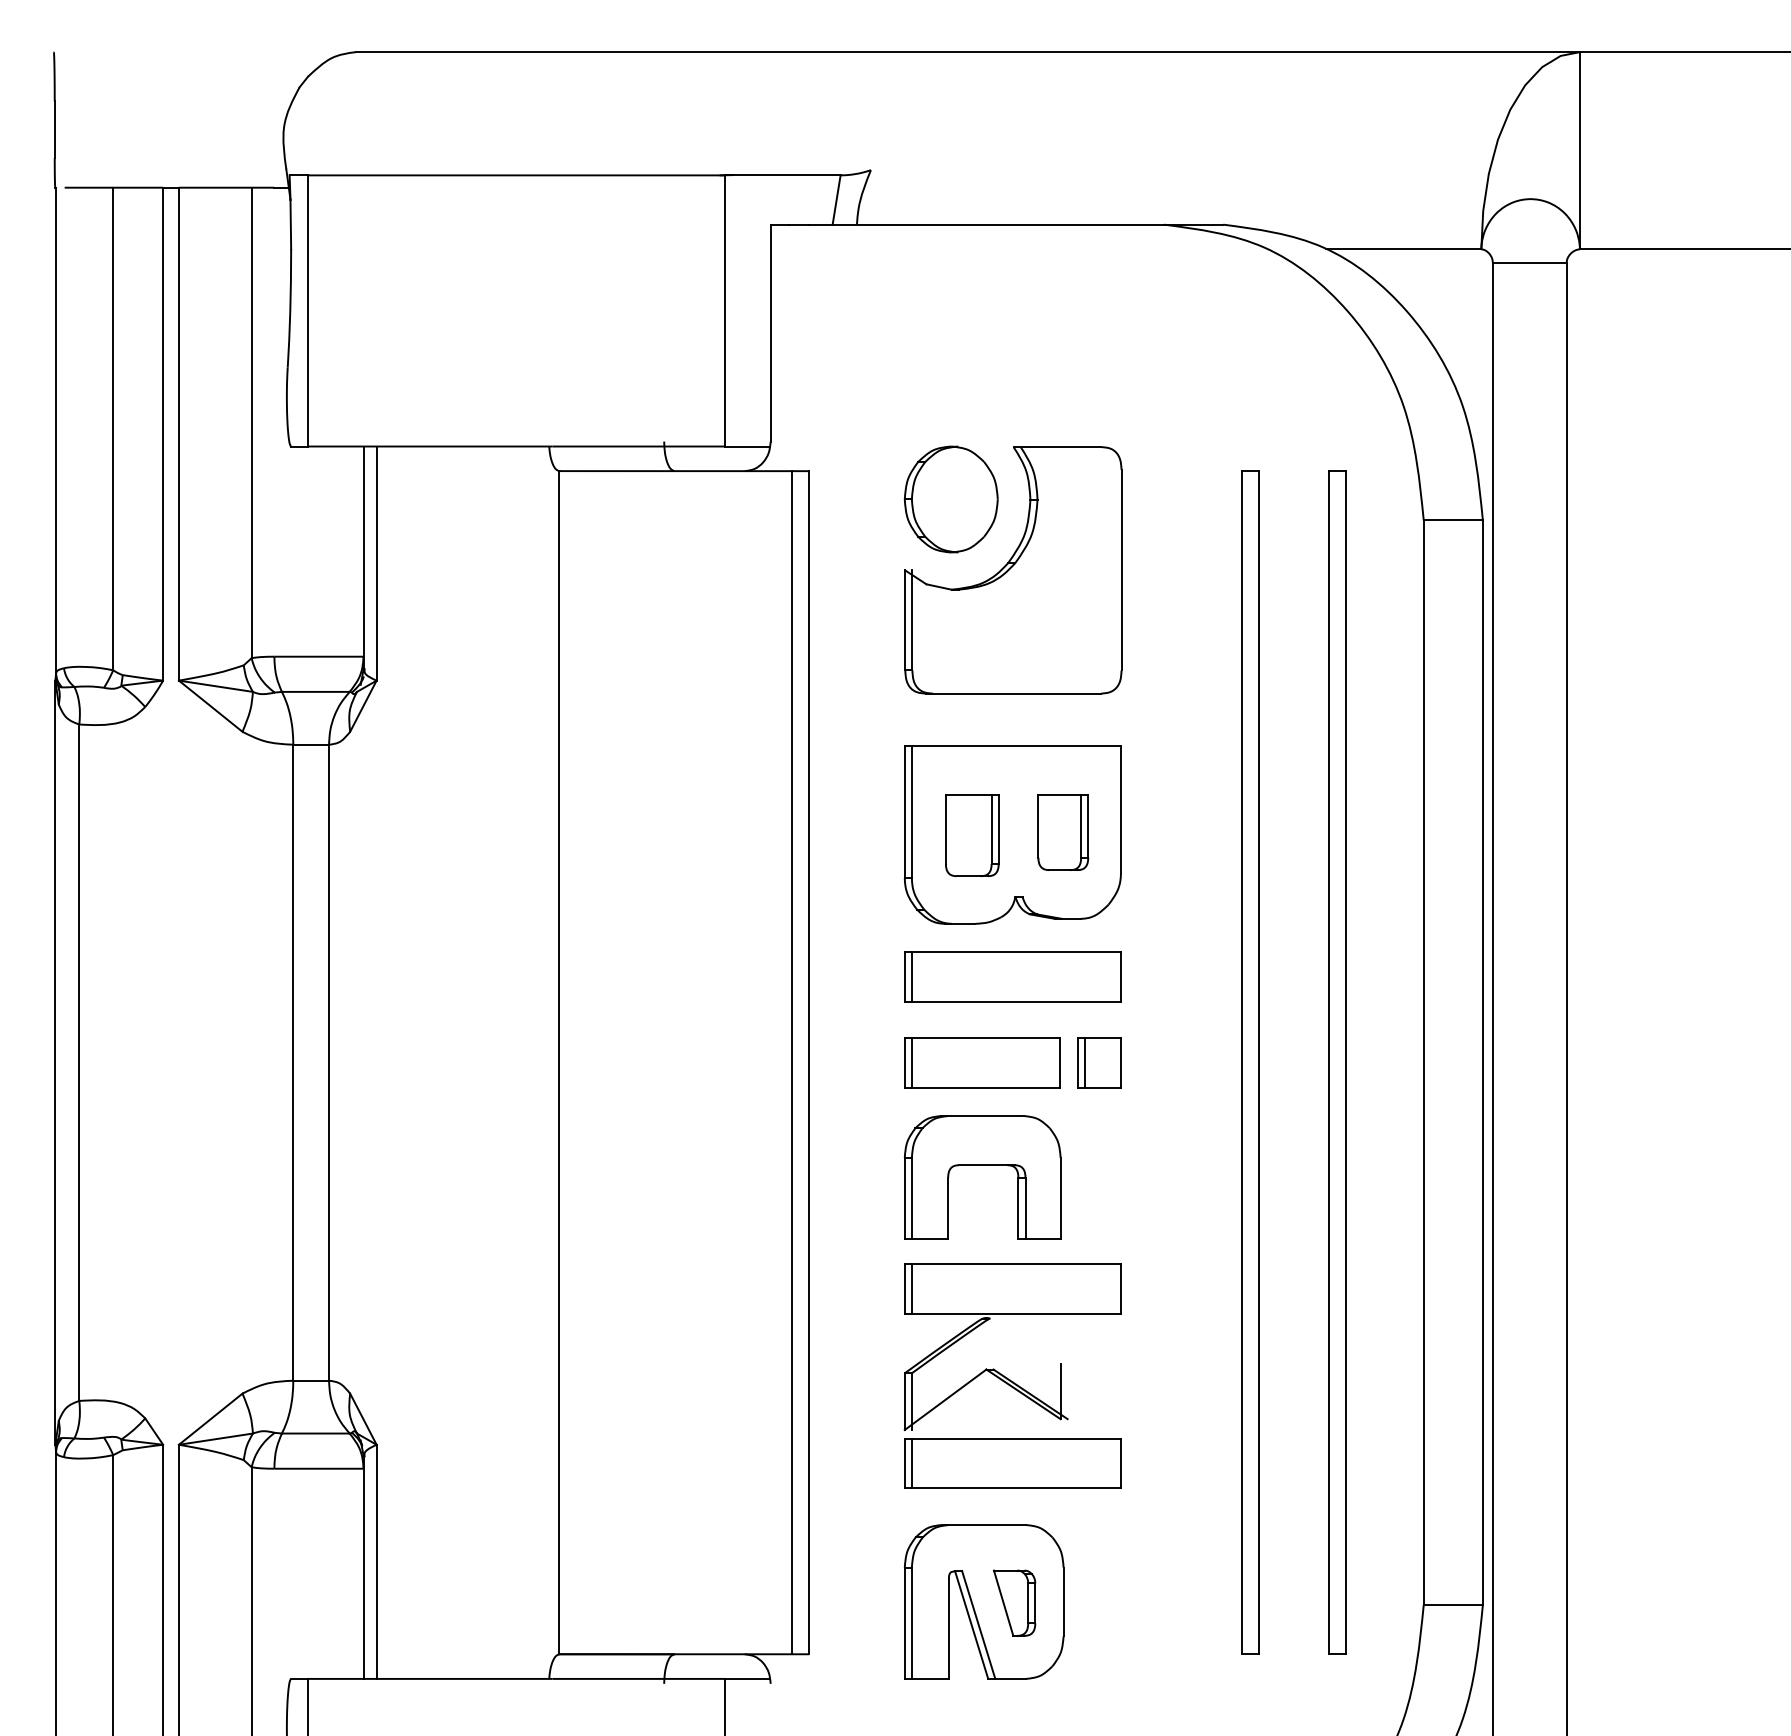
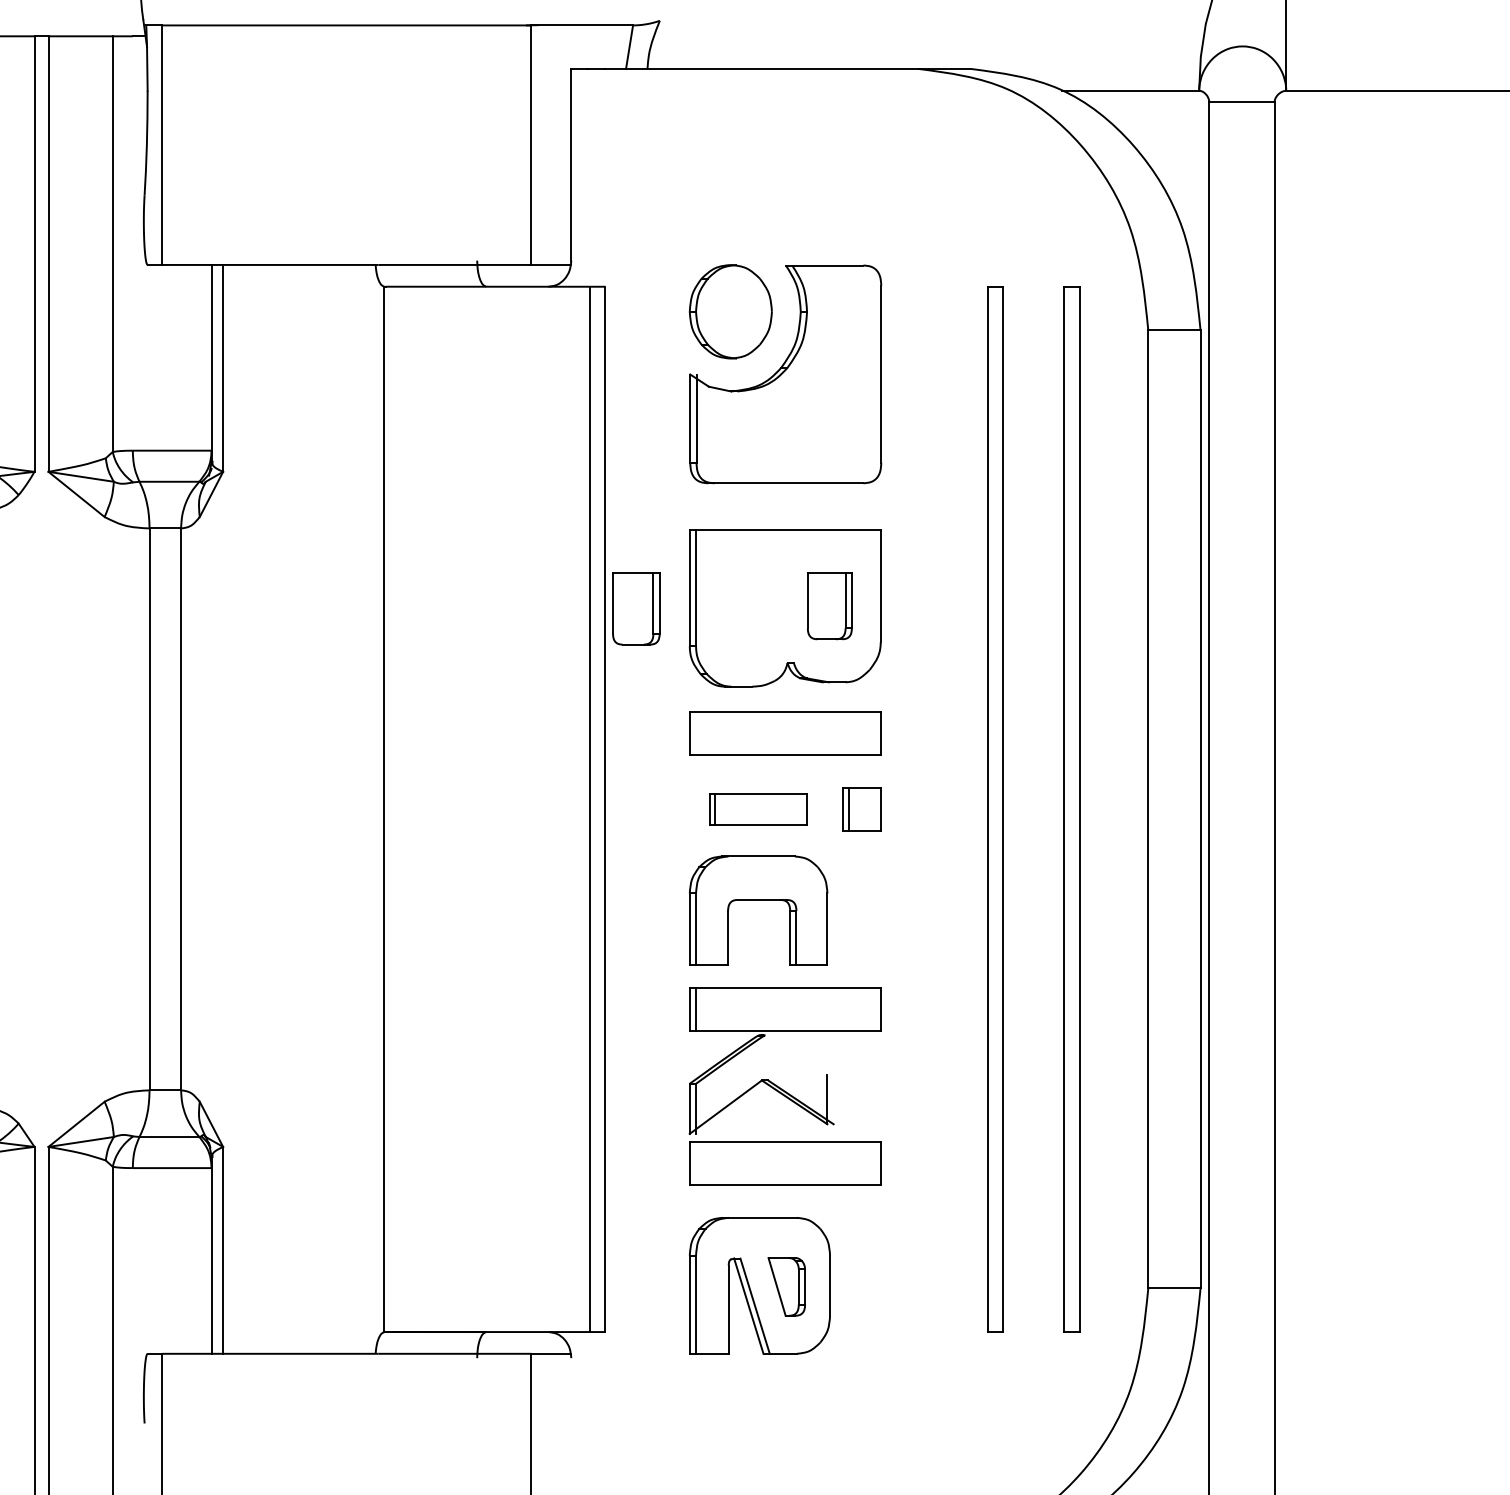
part: (972, 835) -> (636, 608), moved
line: (911, 976) -> (695, 733), removed
part: (982, 1062) -> (758, 809), size x0.7
line: (911, 1463) -> (695, 1163), removed

